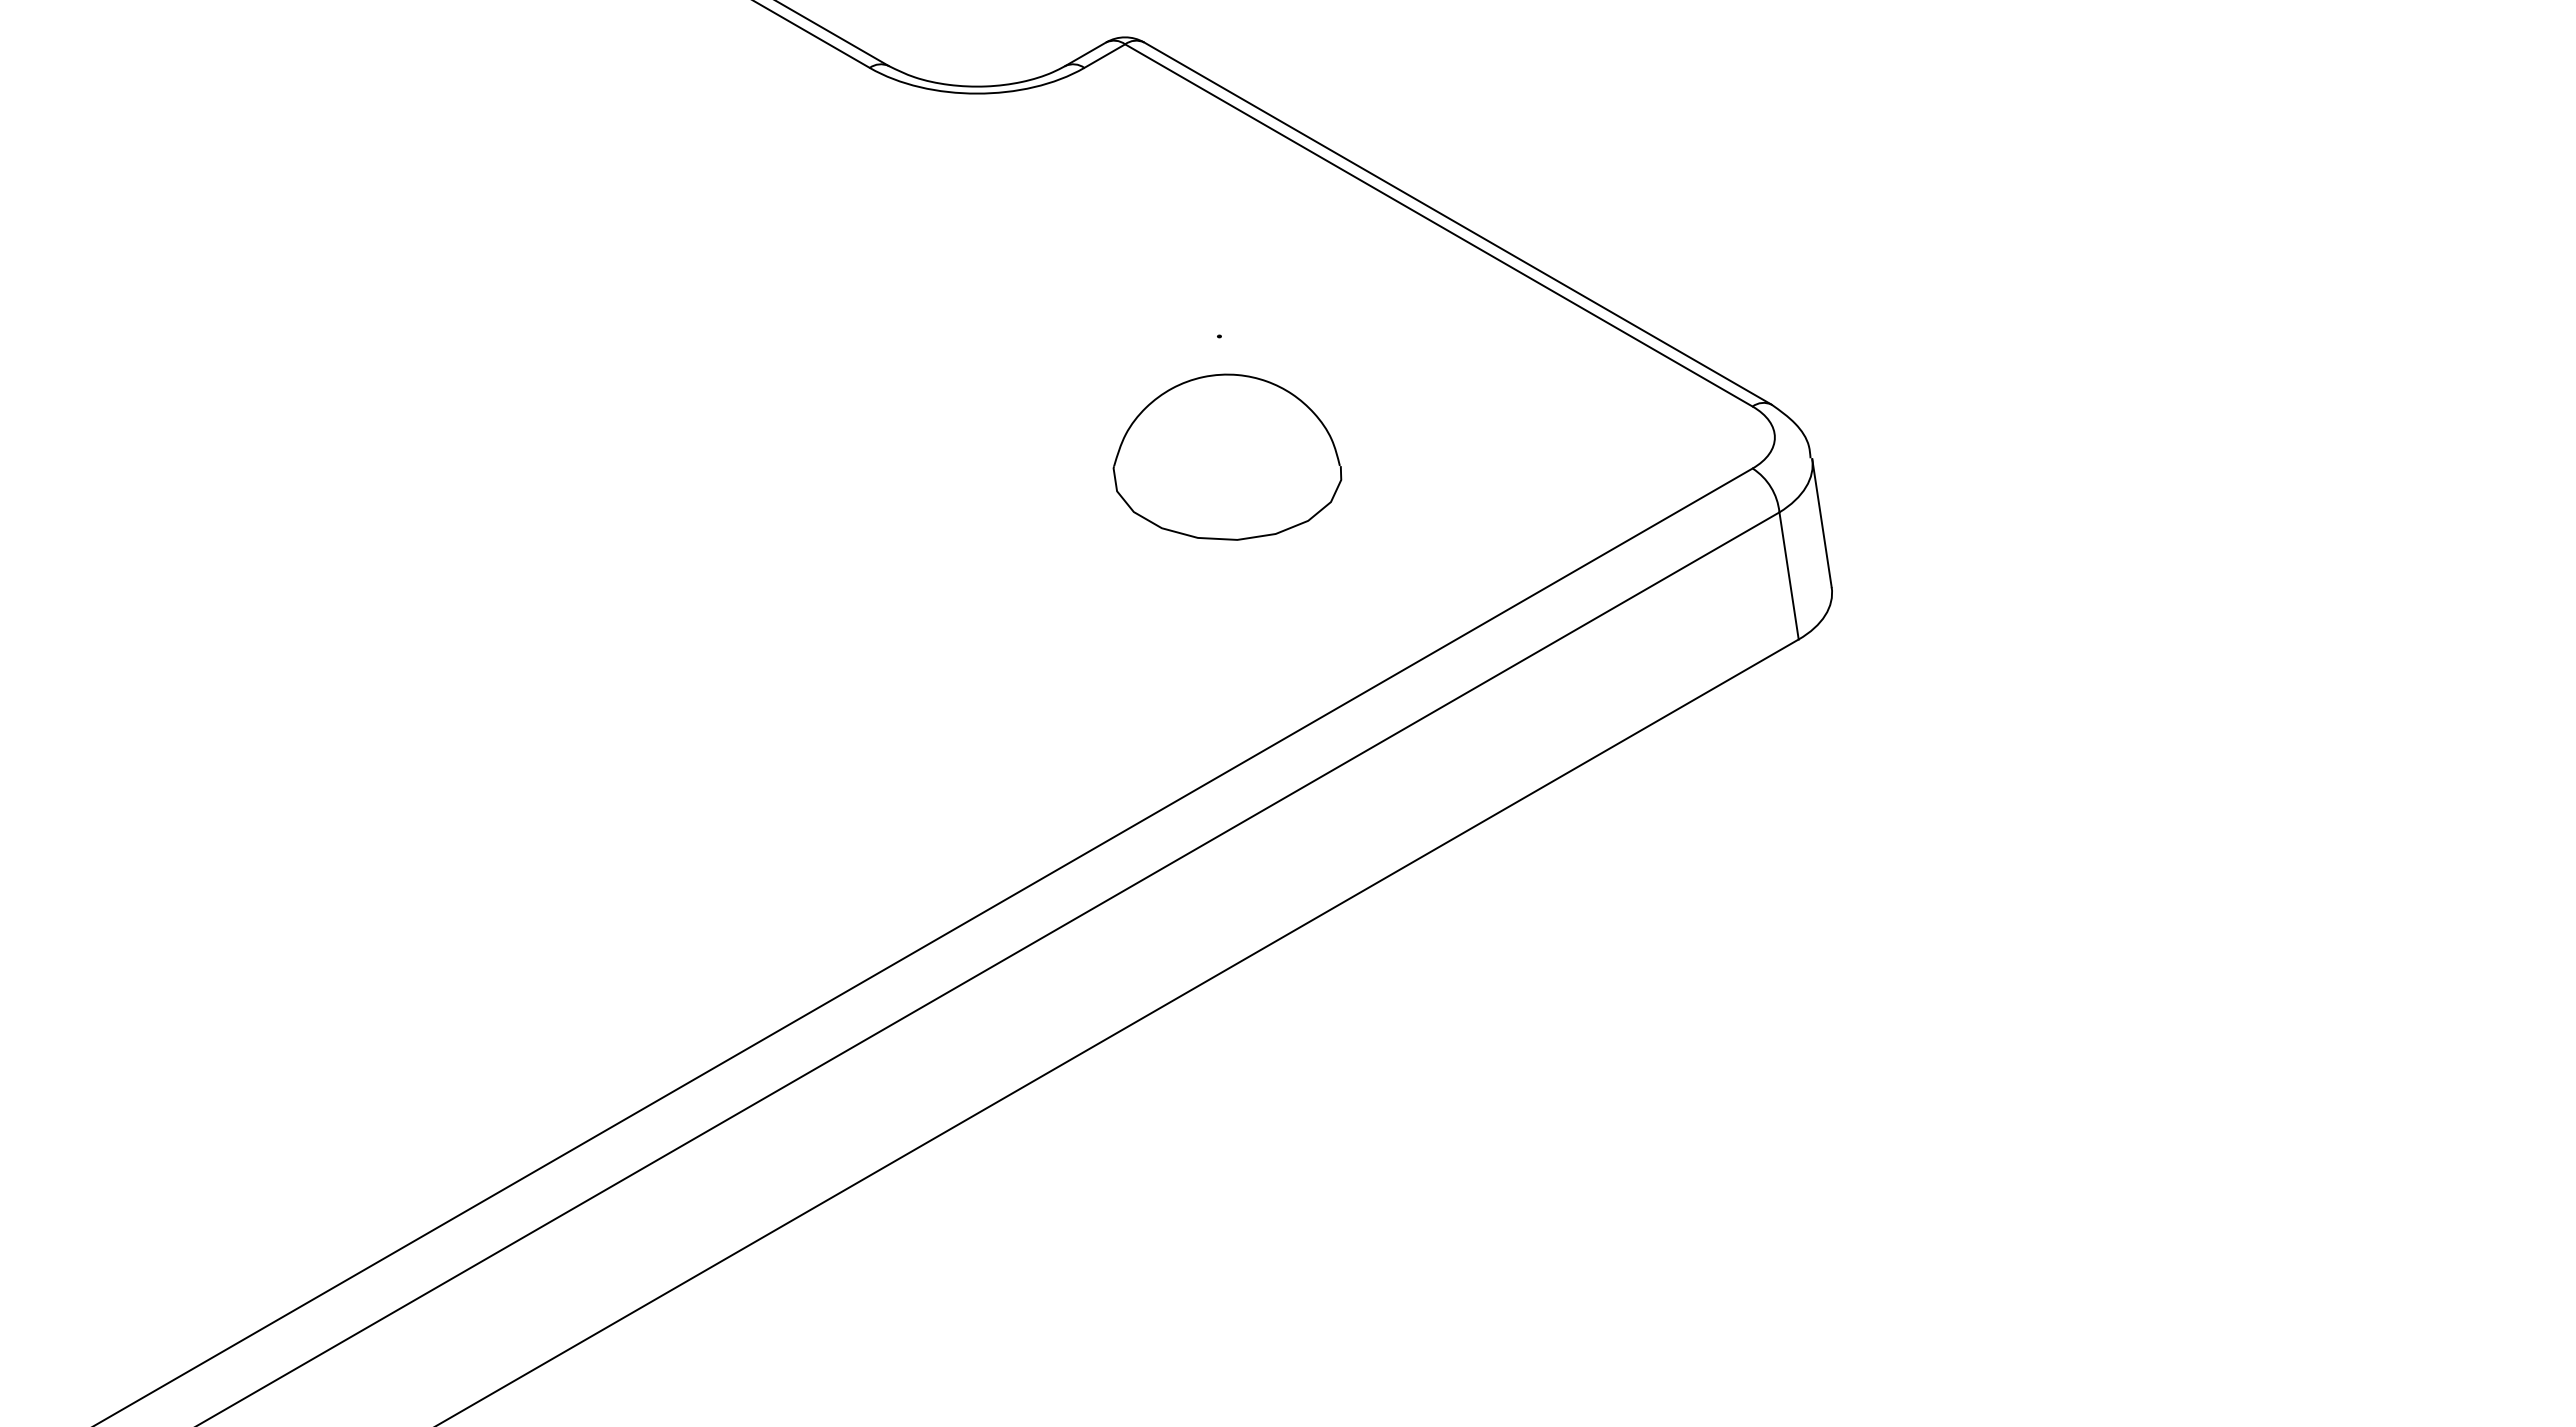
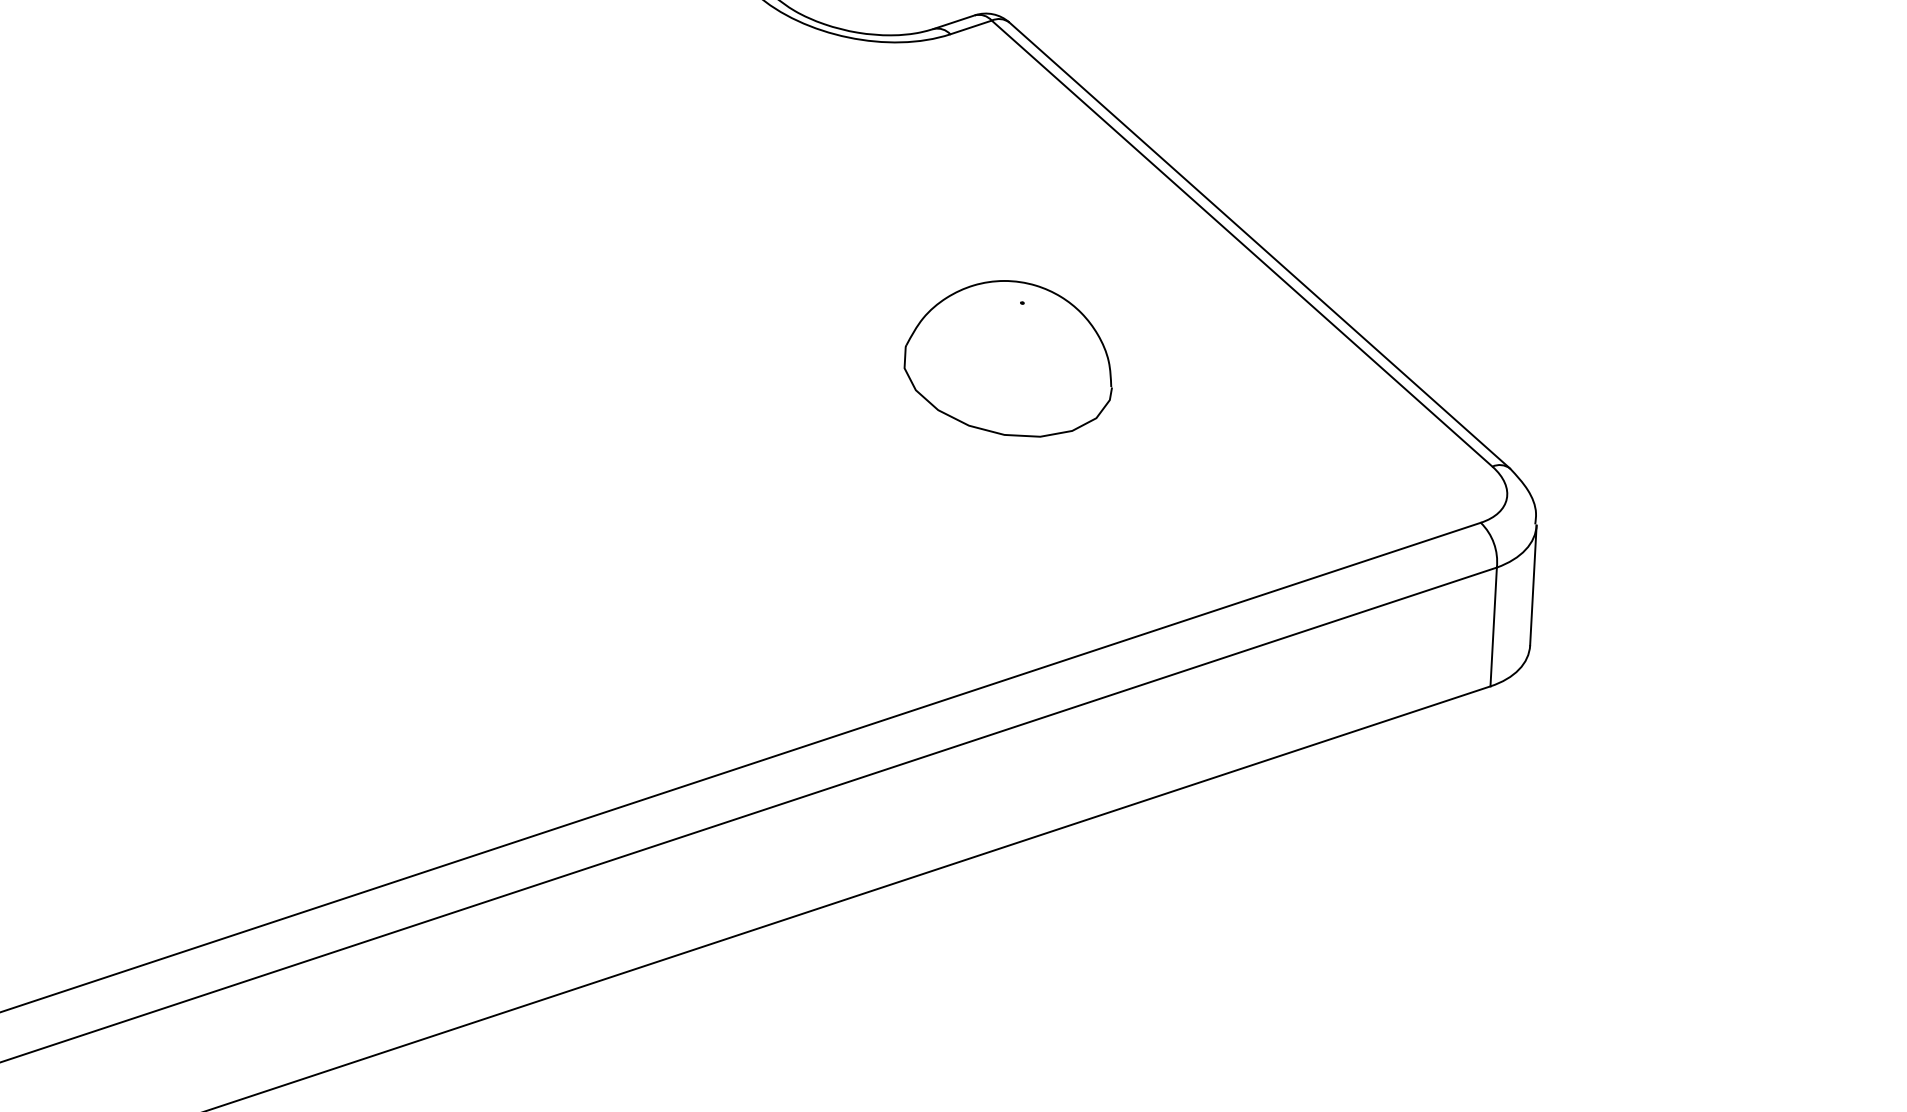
part: (1227, 456) -> (1011, 357), moved

